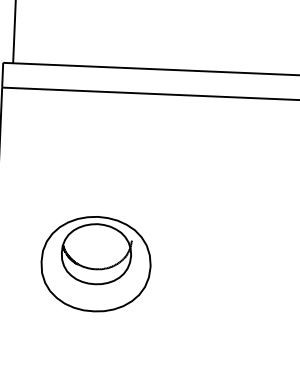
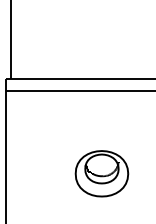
part: (95, 263) -> (101, 173), moved

